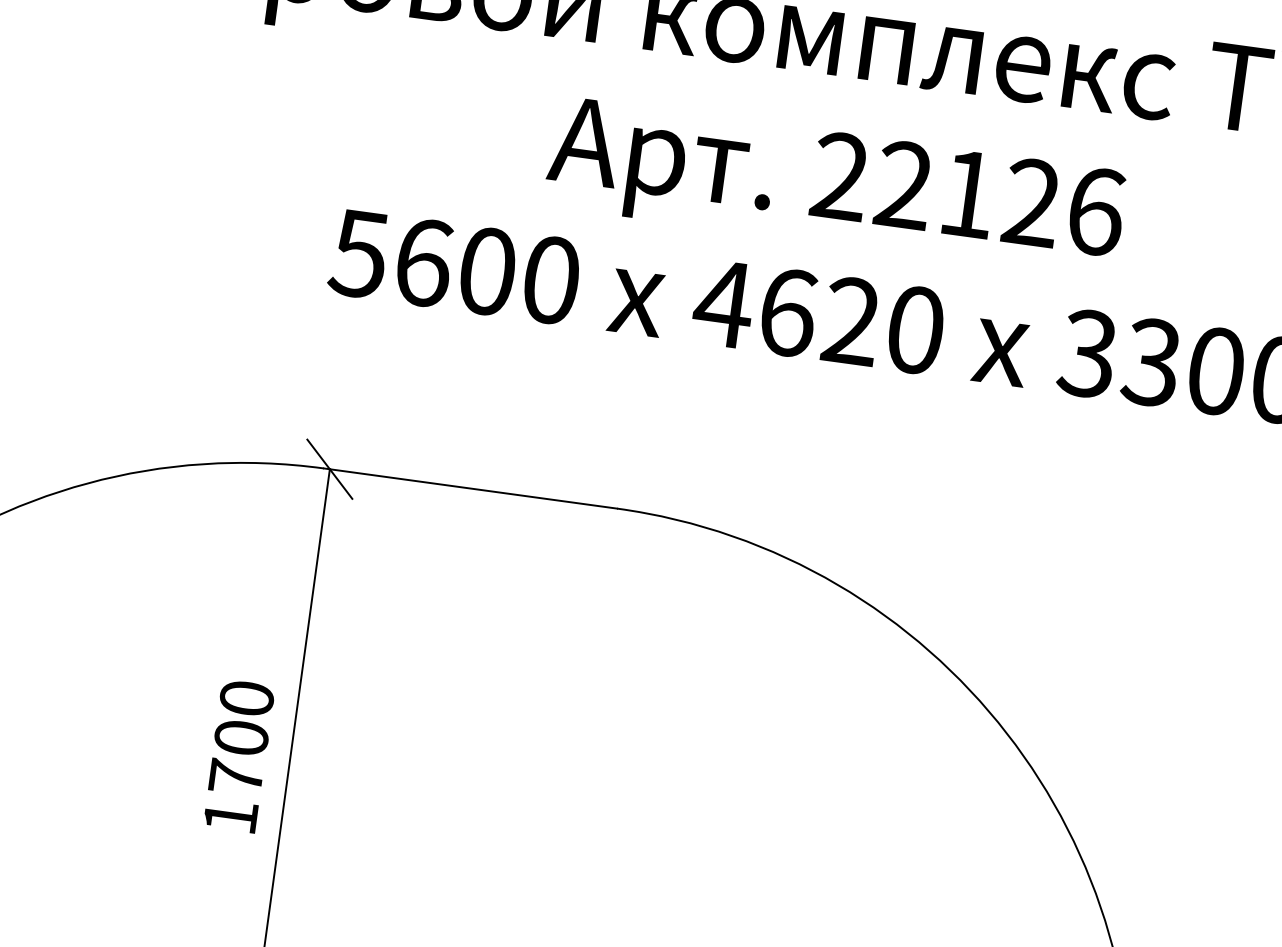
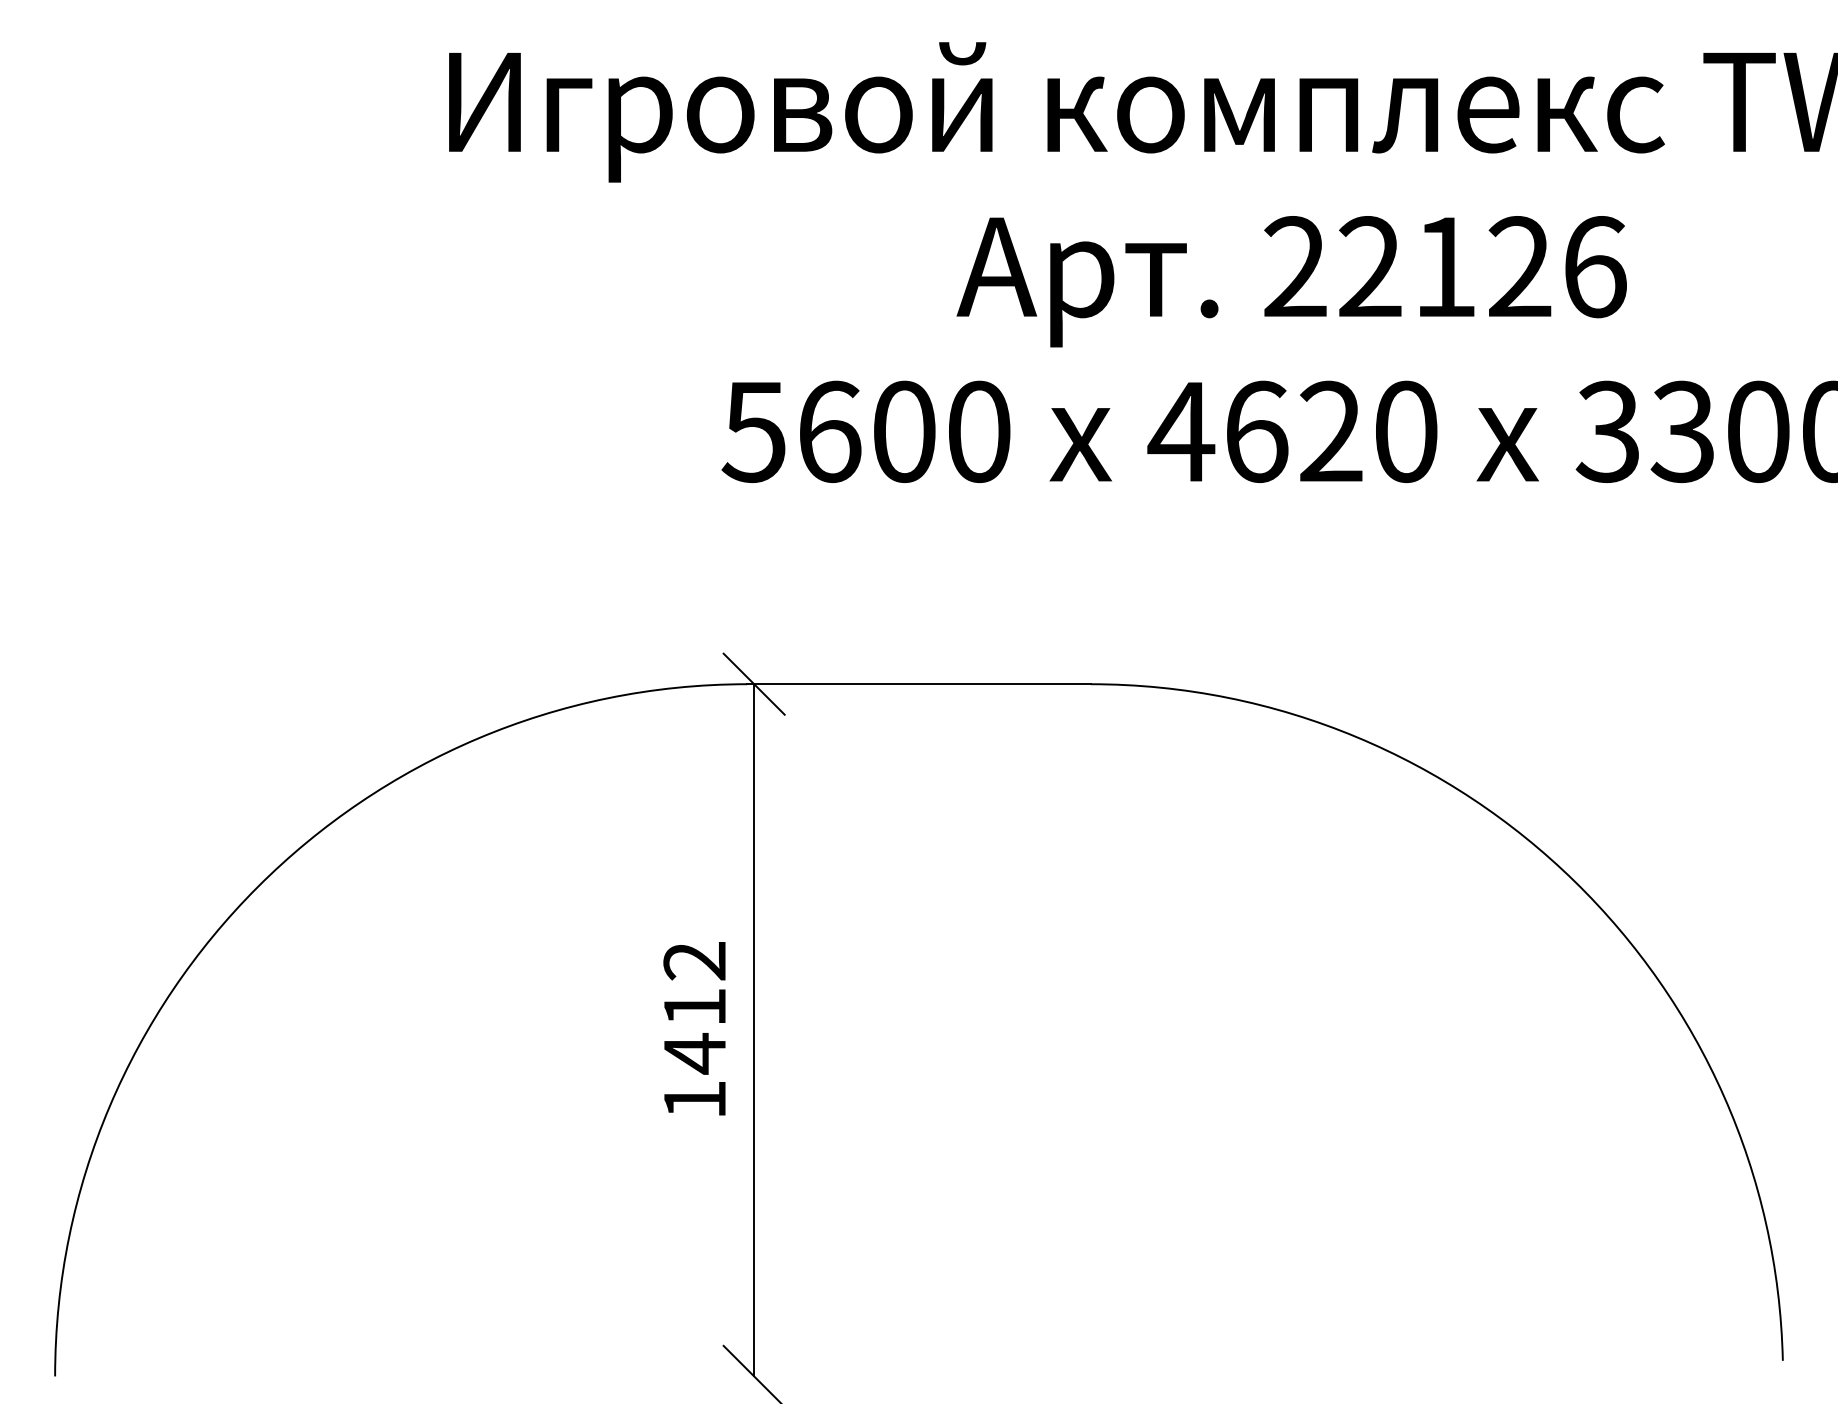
text: (241, 738) -> (694, 1008), 1700 -> 1412

